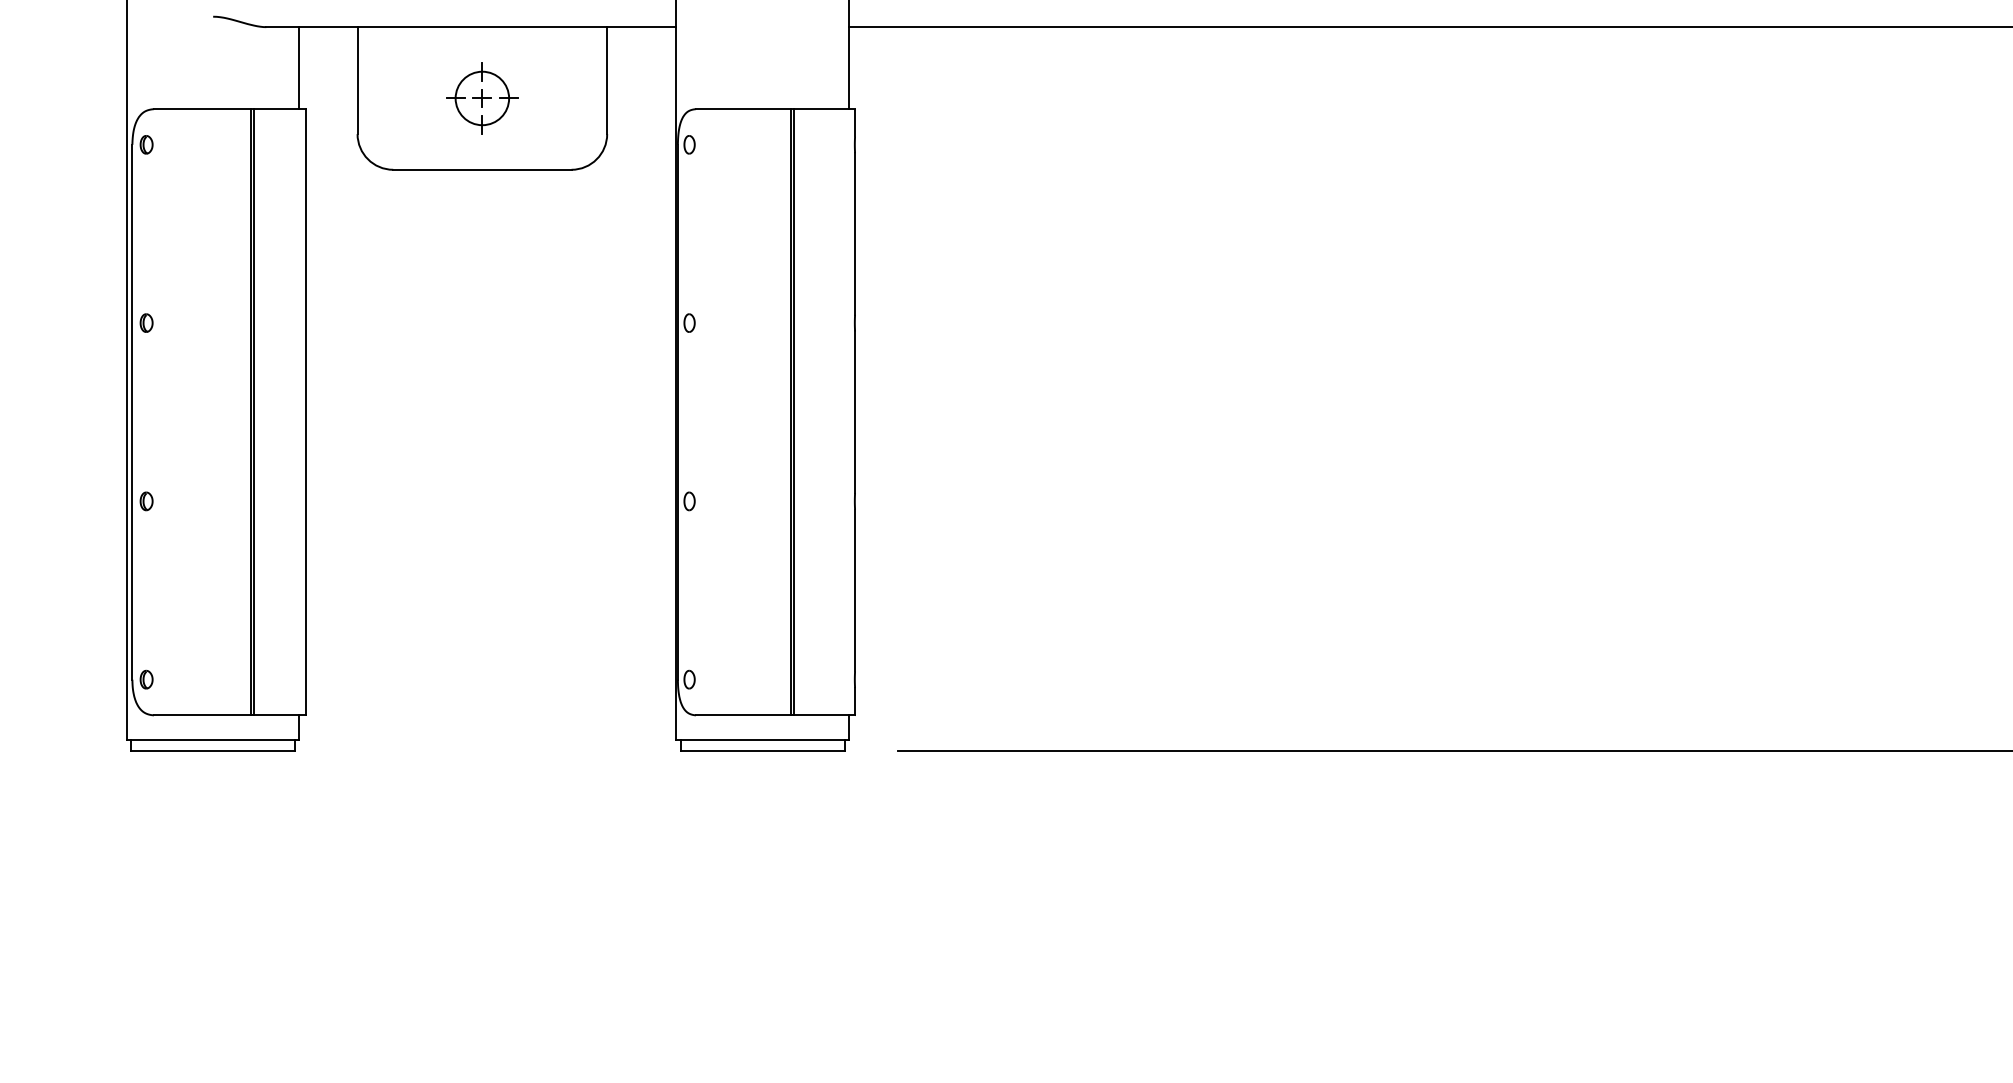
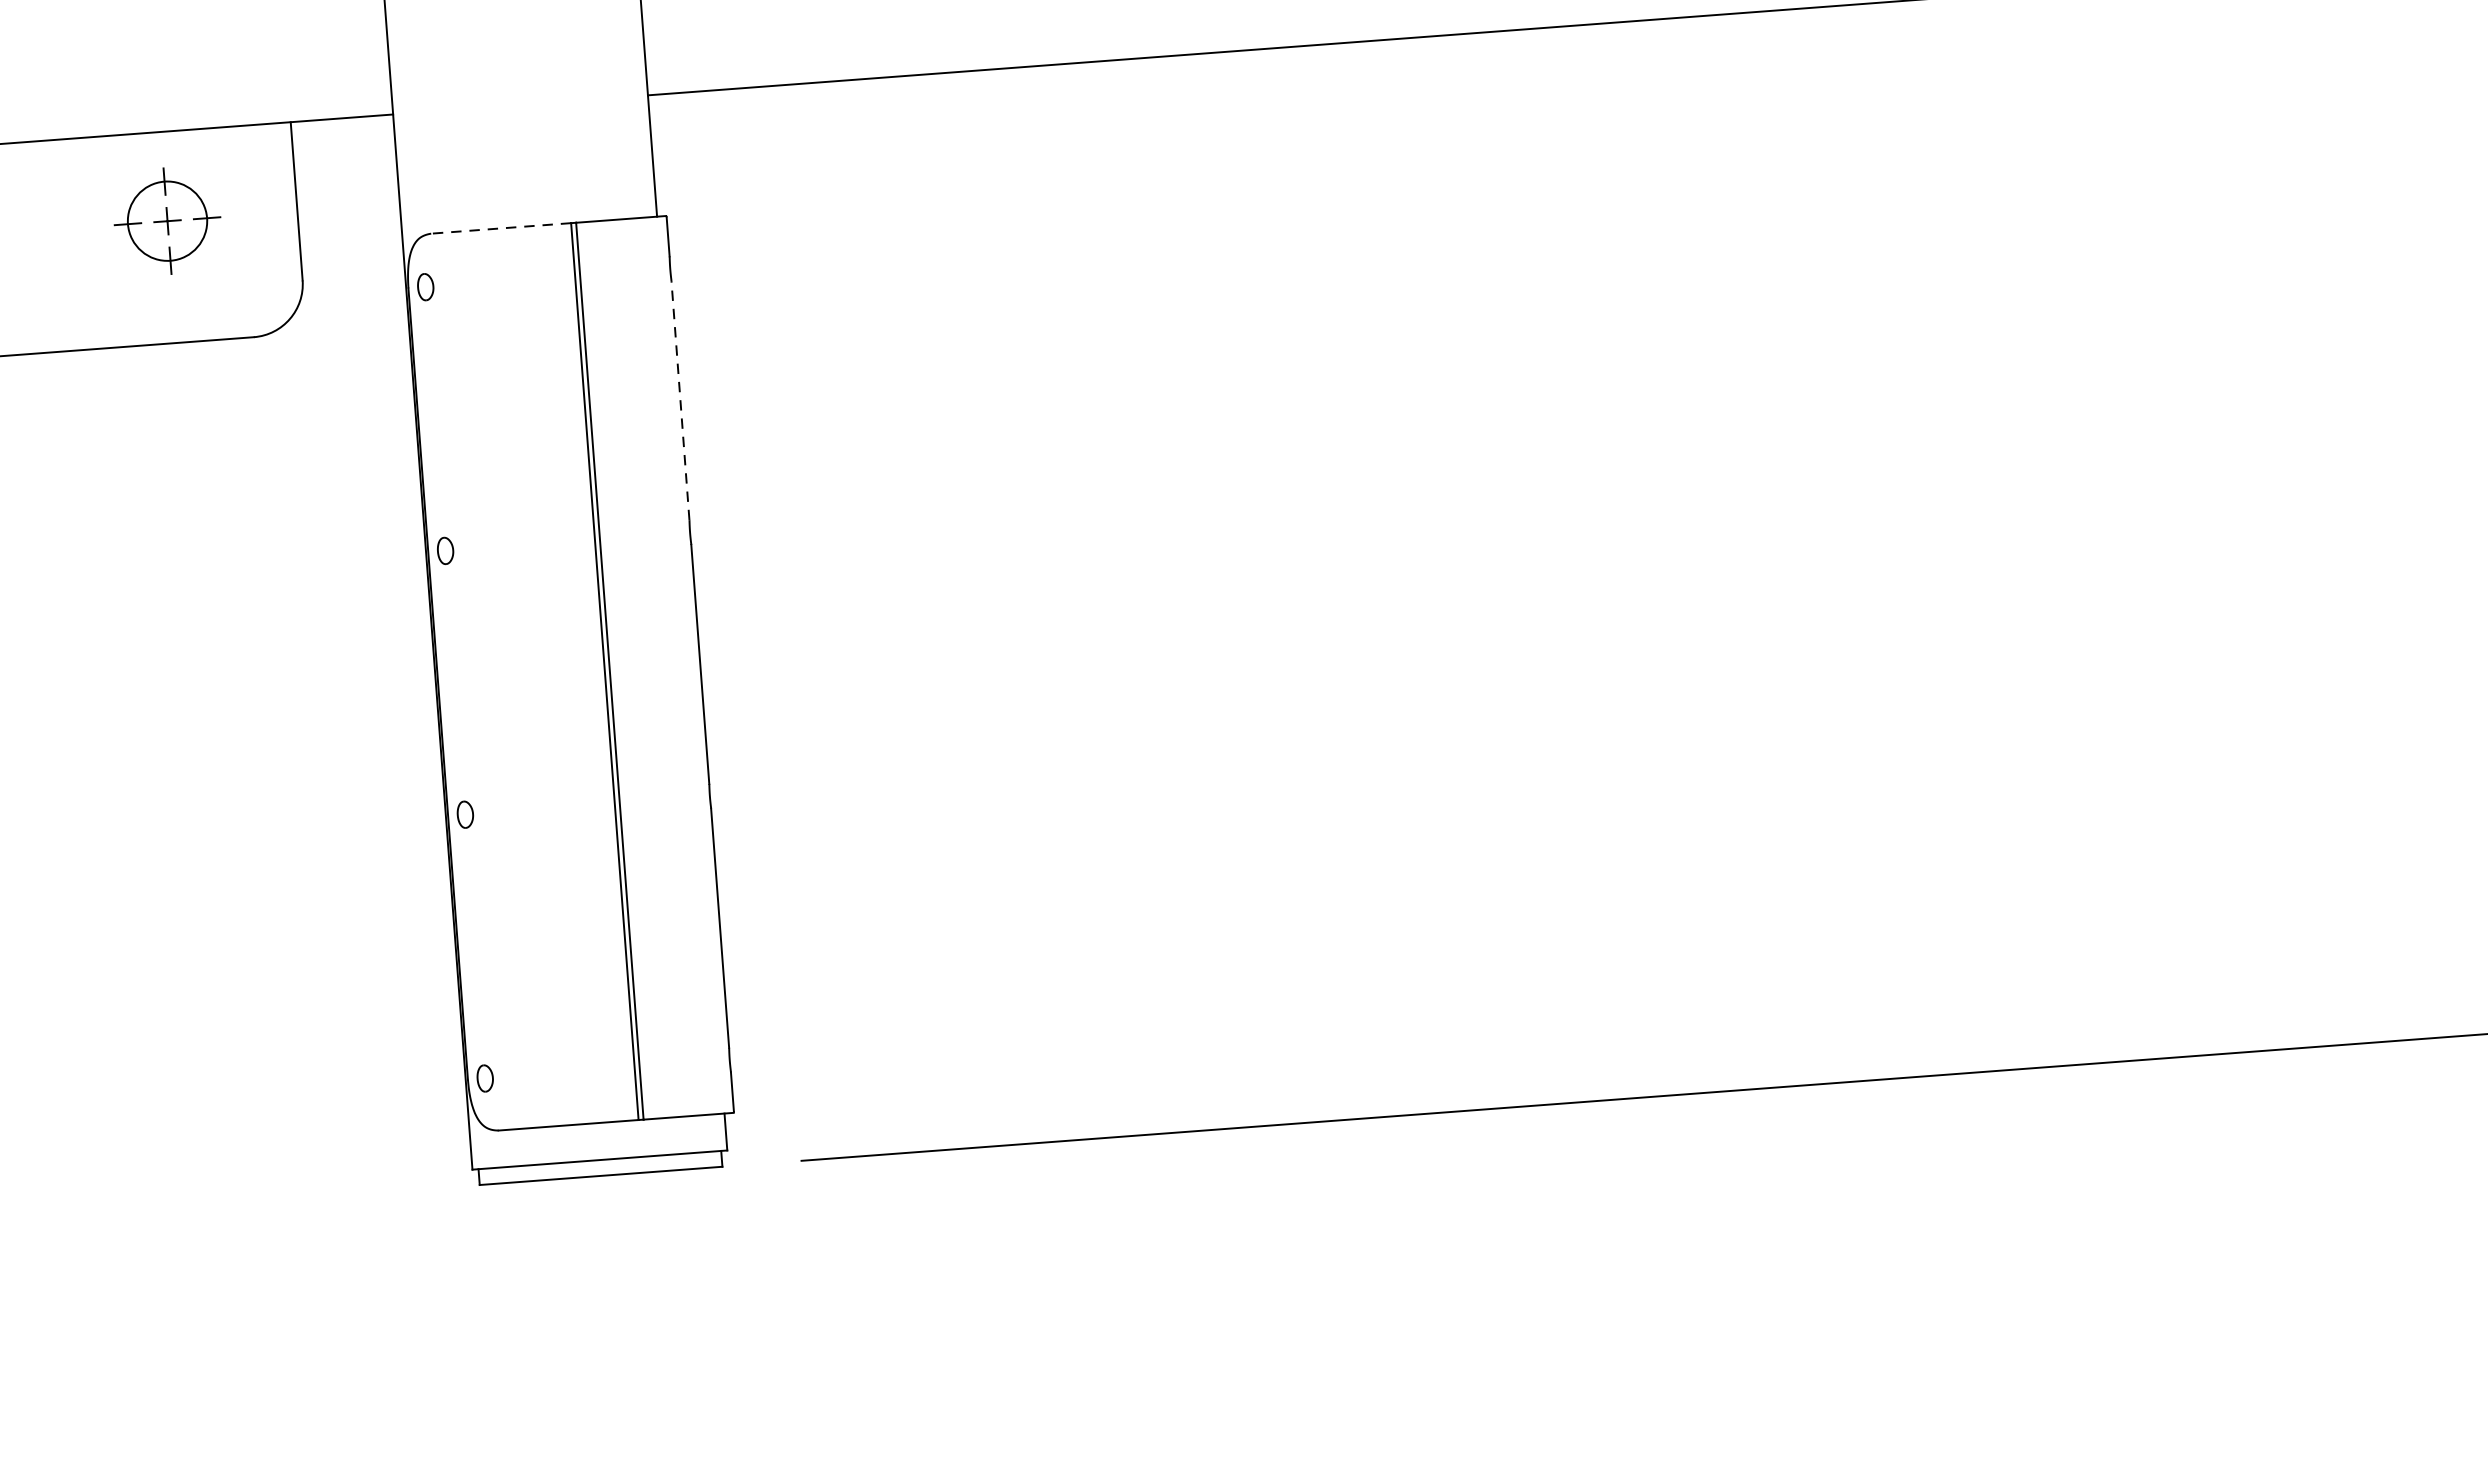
part: (482, 98) -> (167, 221), moved
line: (742, 109) -> (500, 228), solid -> dashed
line: (855, 233) -> (681, 399), solid -> dashed

